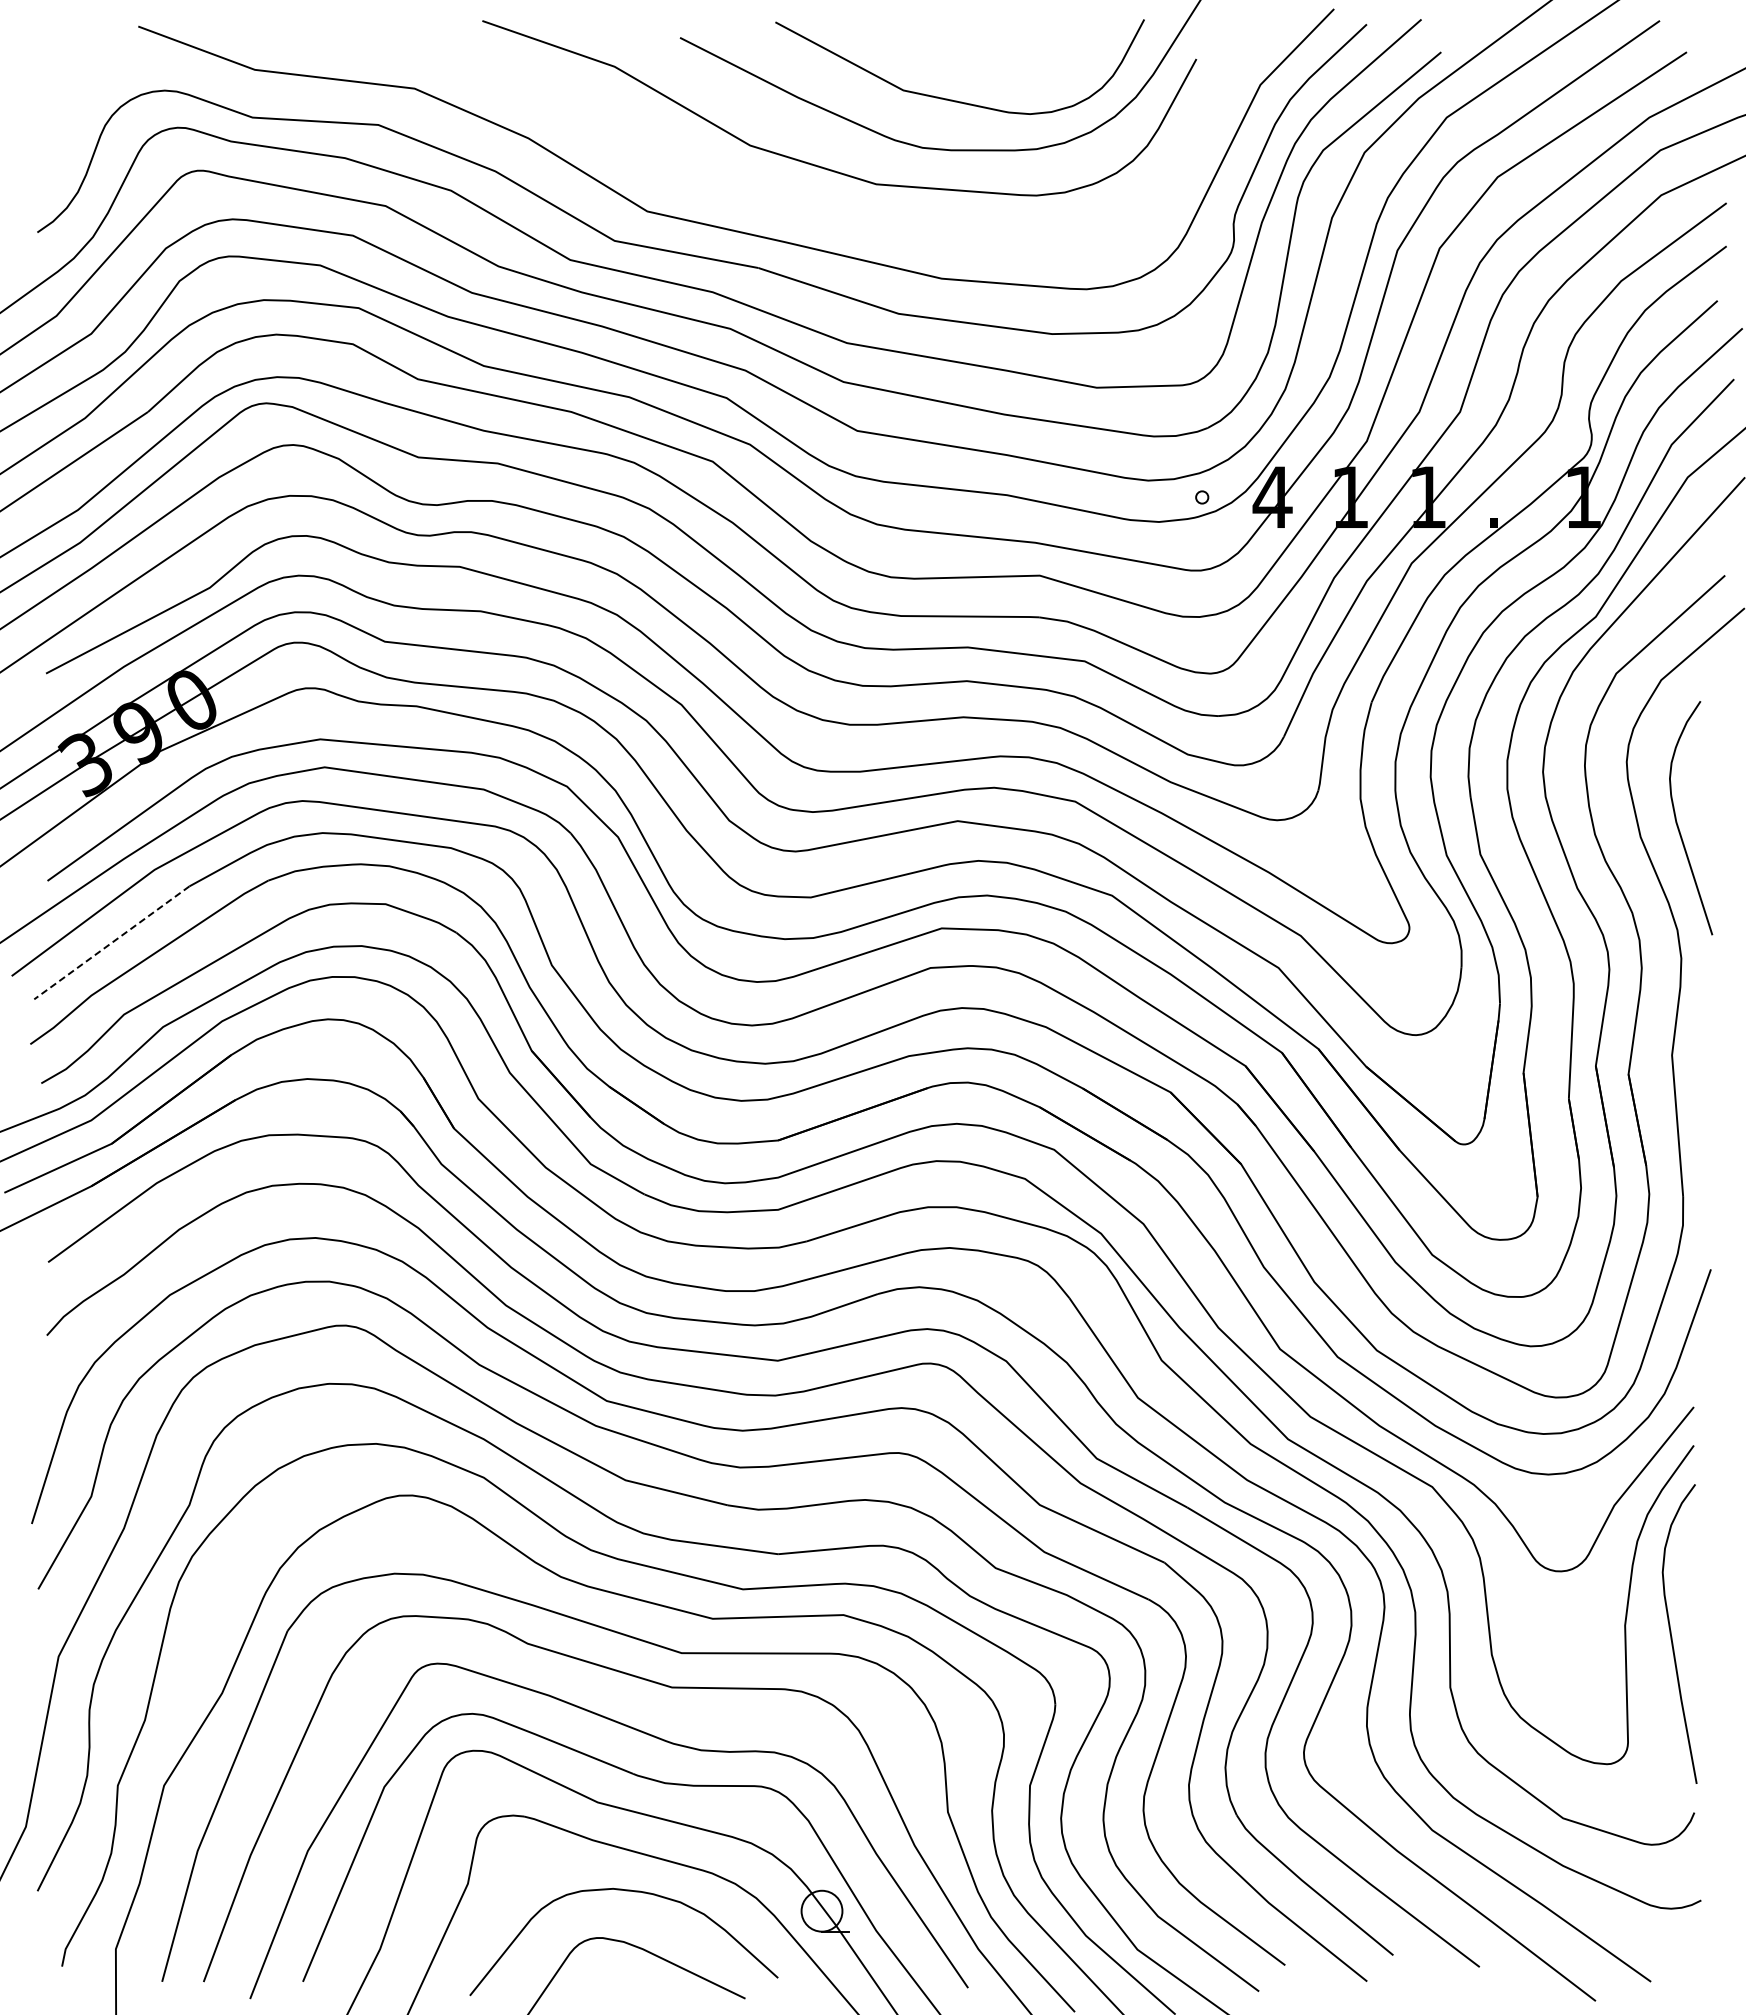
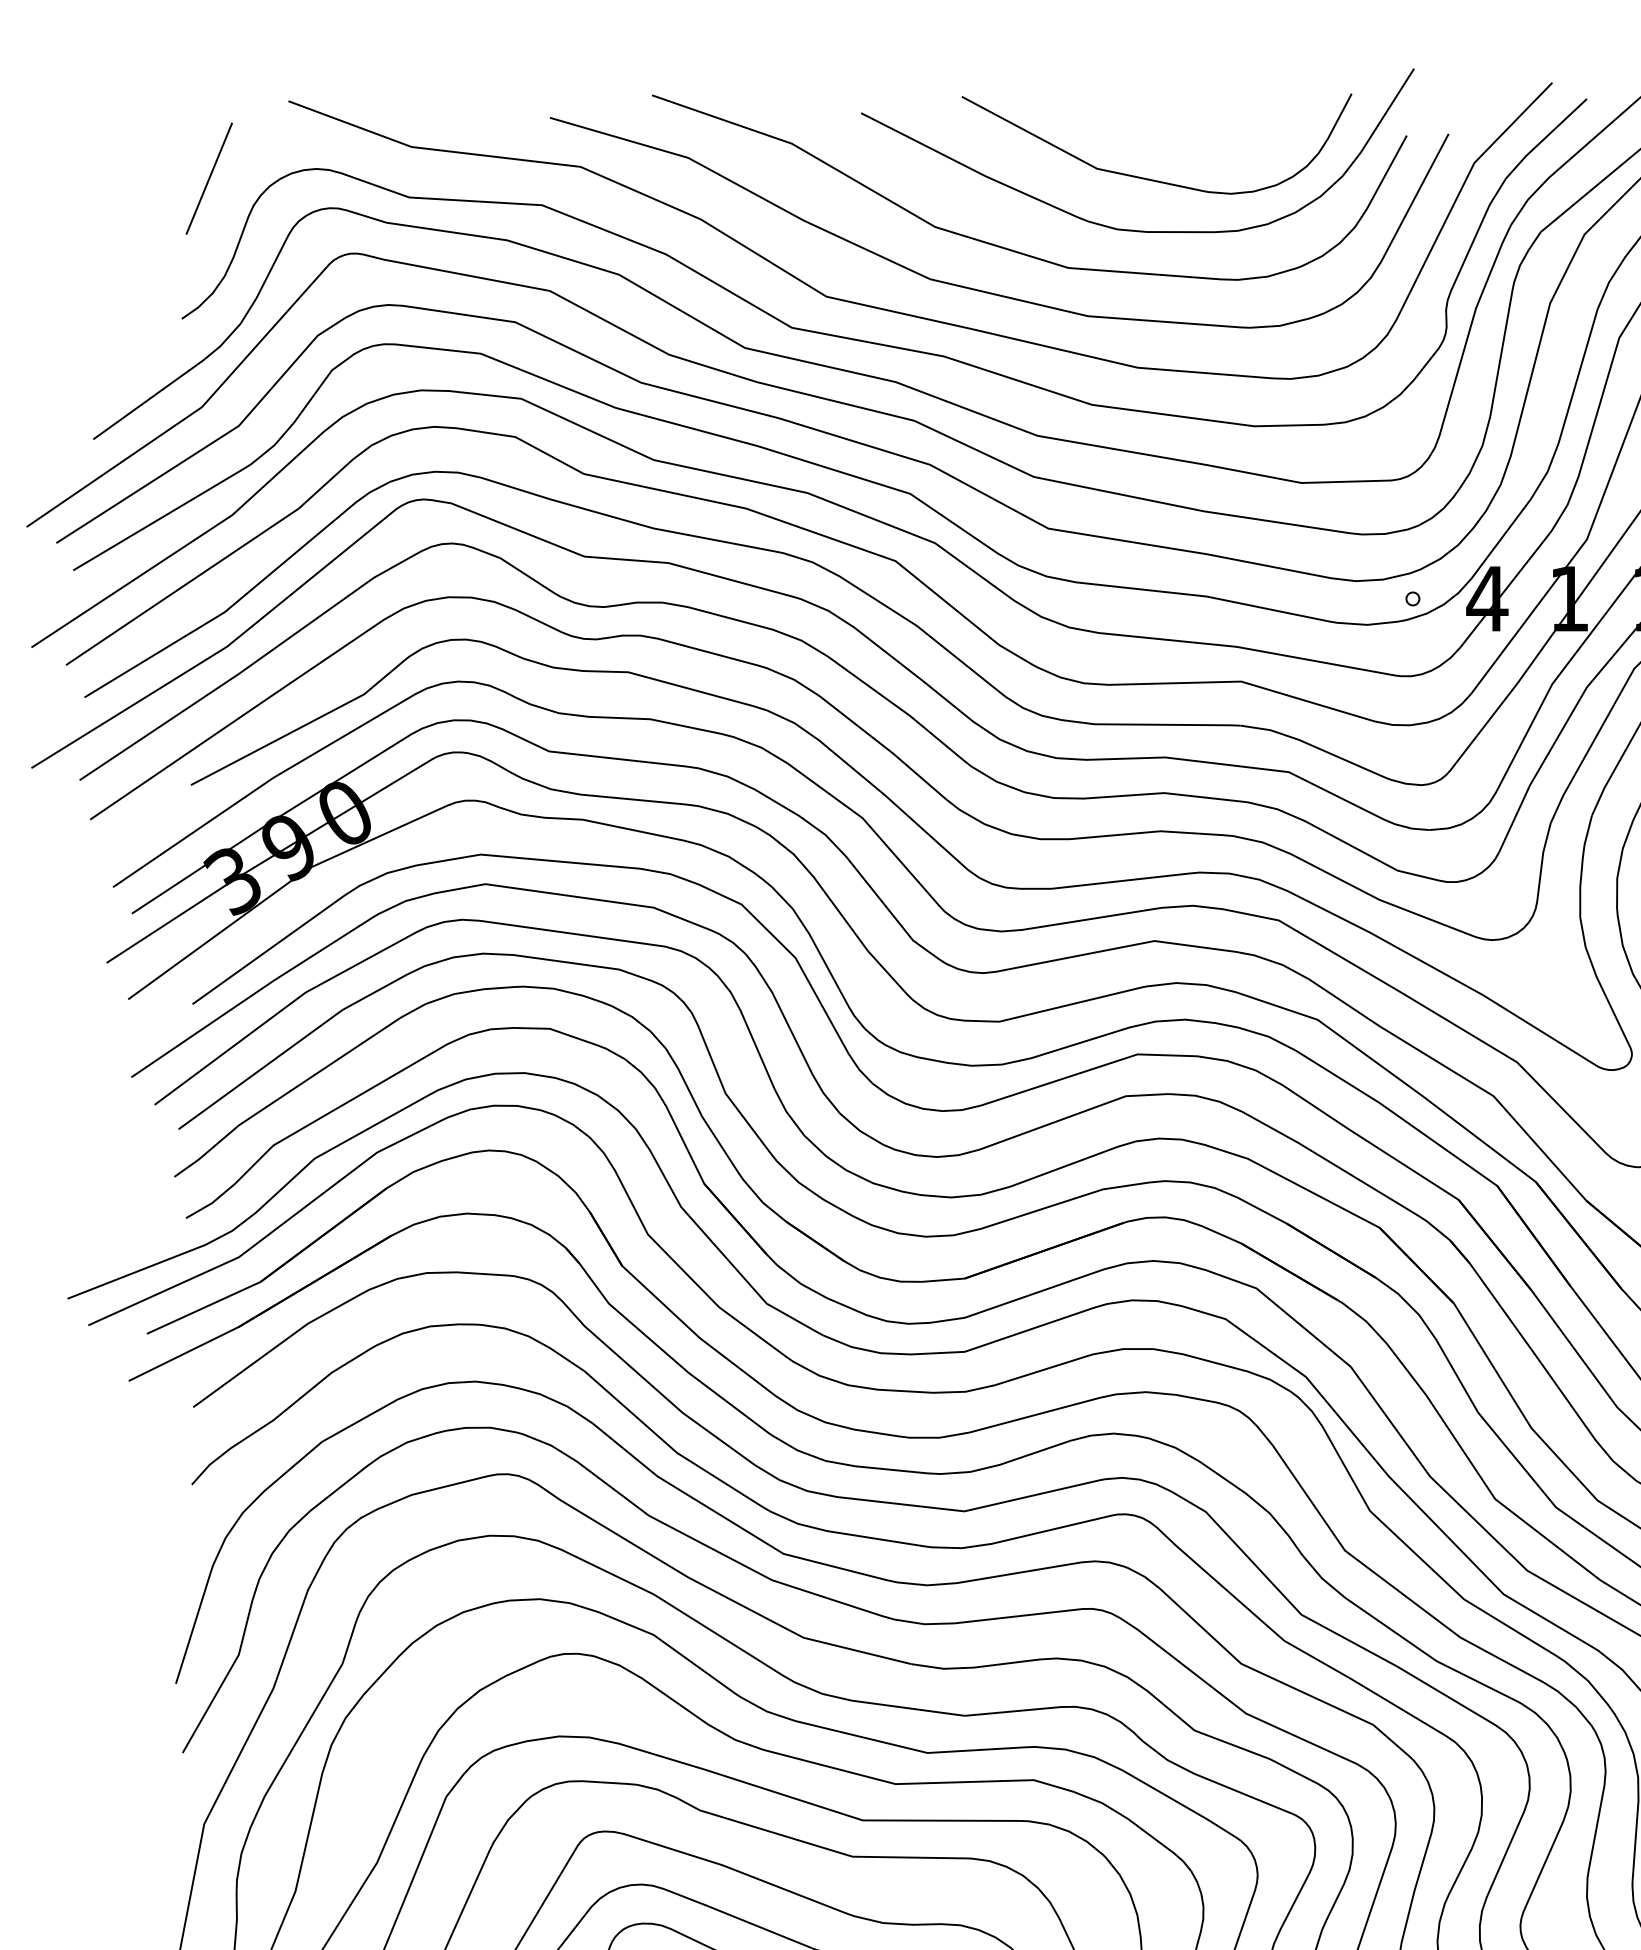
line: (63, 99) -> (209, 178), added
curve: (795, 205) -> (983, 290), added
line: (111, 942) -> (260, 1069), dashed -> solid

